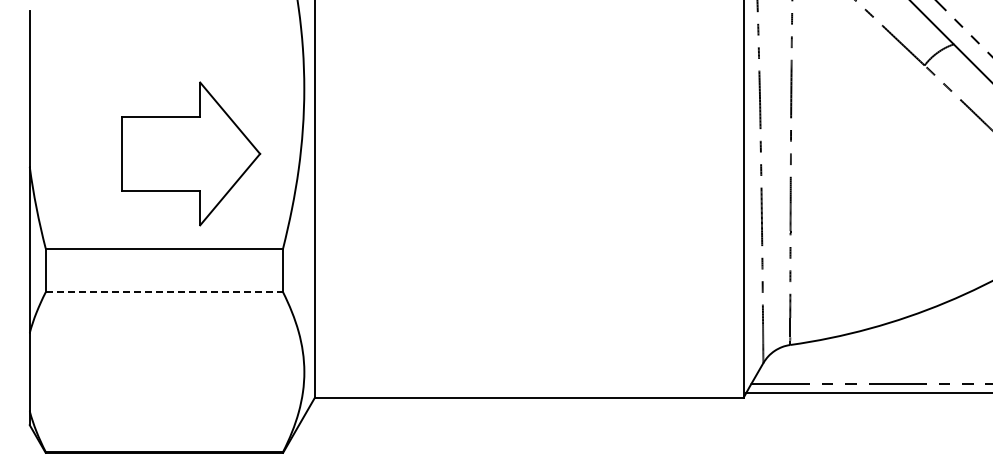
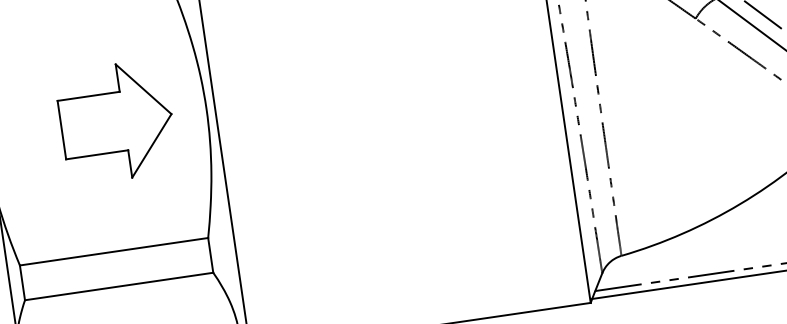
part: (191, 153) -> (117, 121), moved
line: (164, 292) -> (119, 286), dashed -> solid

